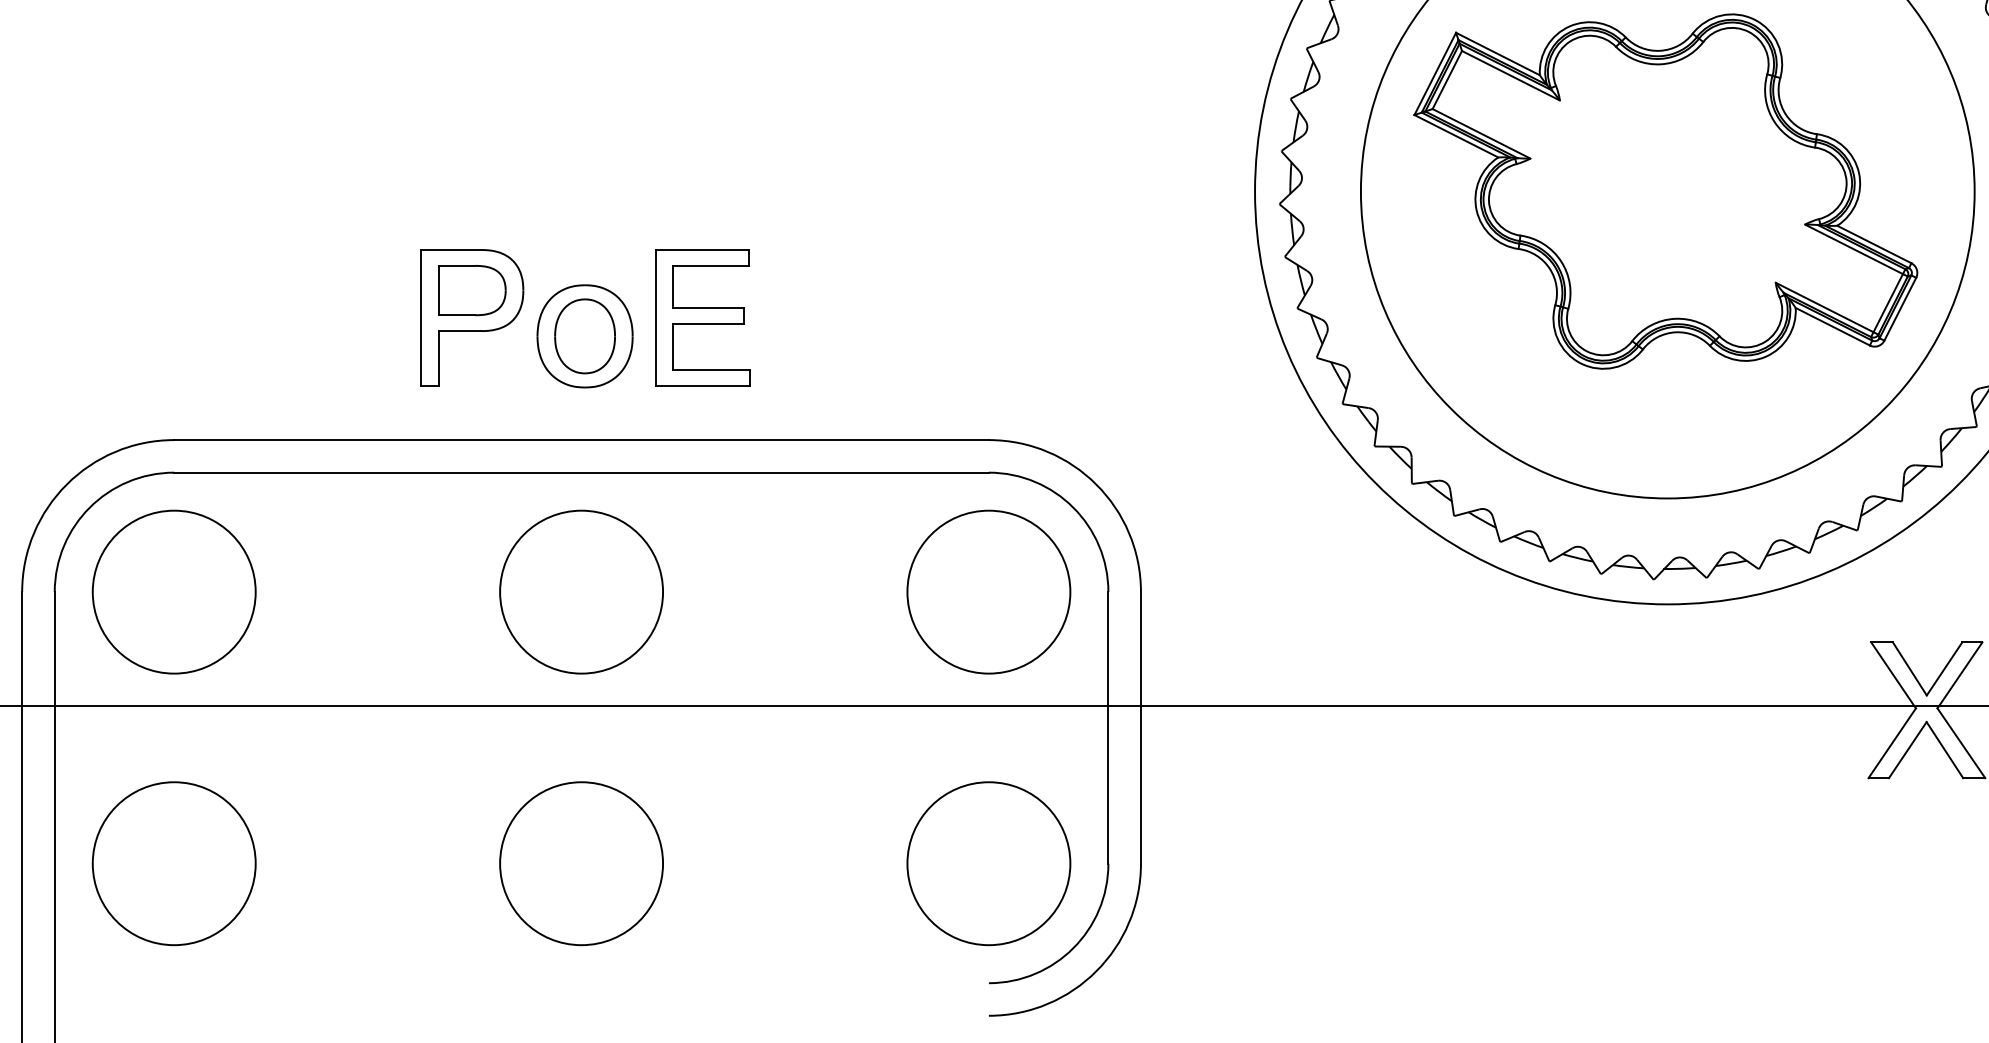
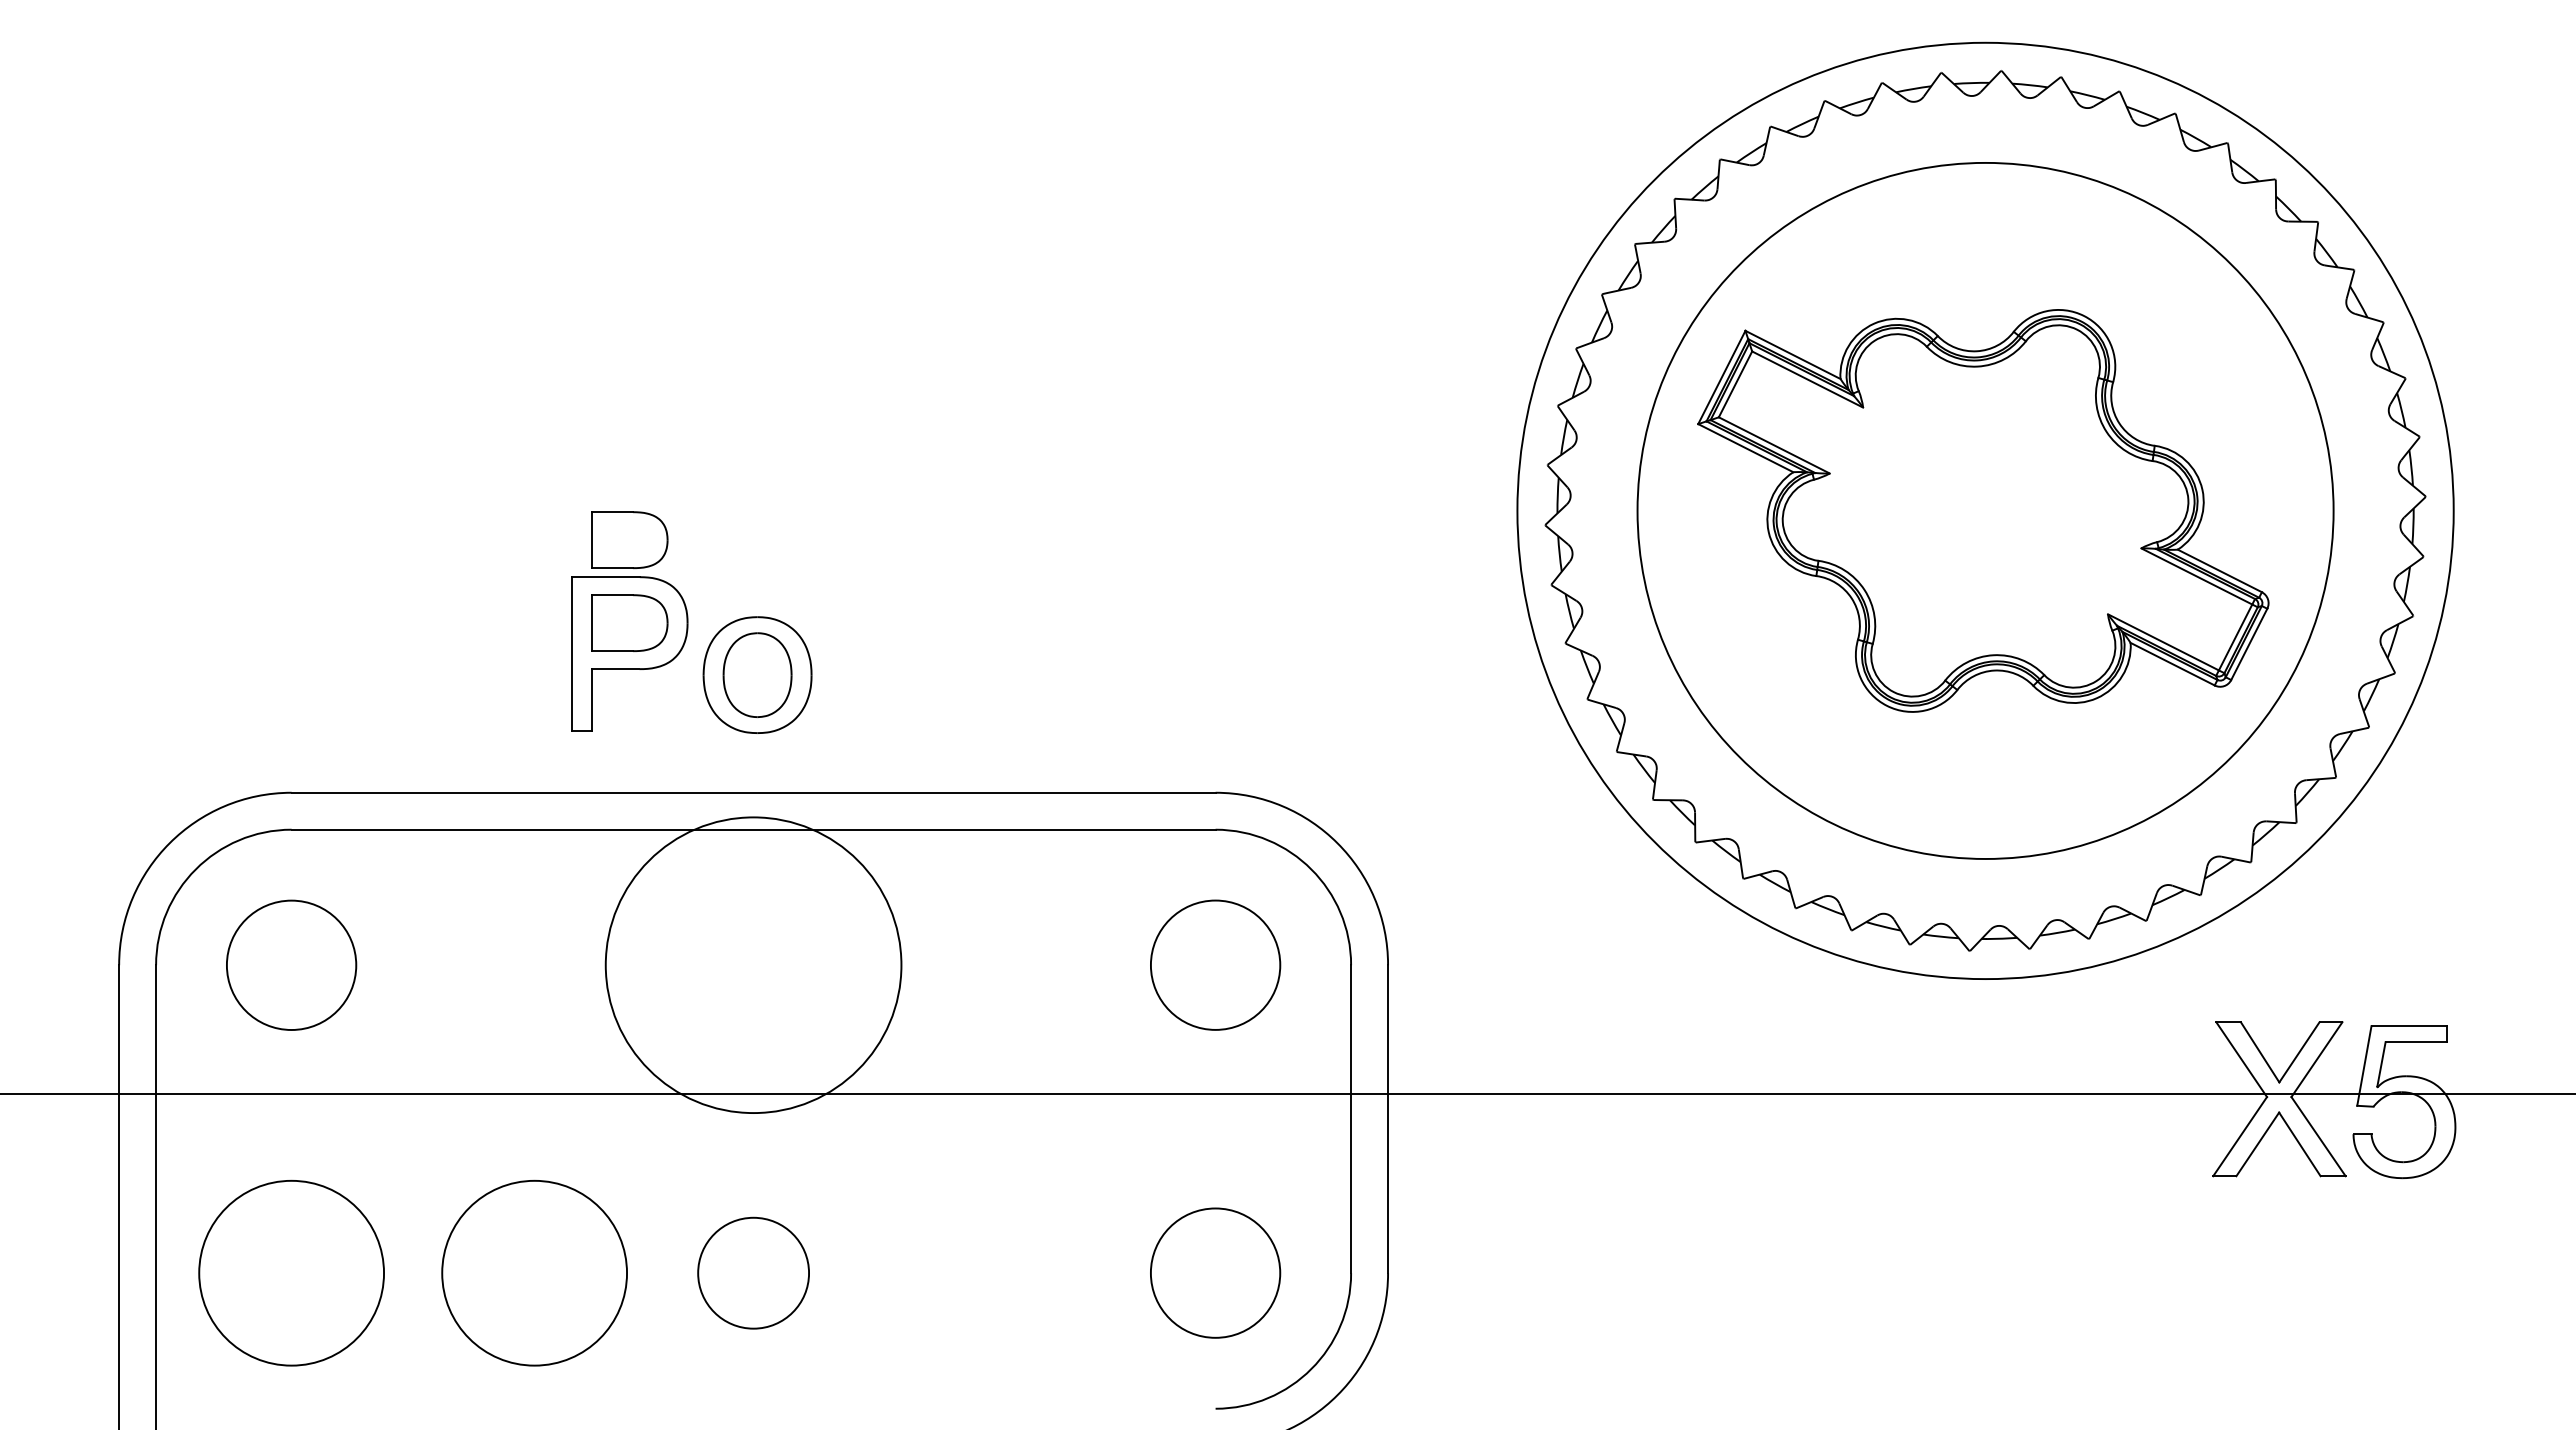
part: (472, 216) -> (629, 539), added
part: (702, 317) -> (890, 653), removed
circle: (581, 591) -> (753, 964), size x1.6
circle: (988, 591) -> (1215, 964), size x0.7
circle: (174, 592) -> (291, 965), size x0.7
circle: (388, 863) -> (534, 1272), added
circle: (581, 863) -> (753, 1272), size x0.6
circle: (988, 863) -> (1215, 1272), size x0.7

